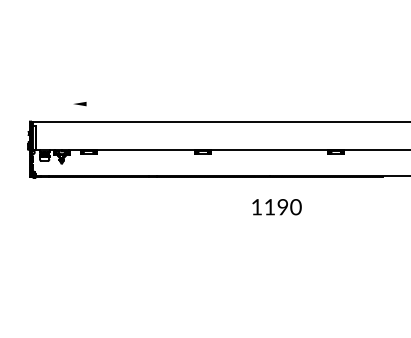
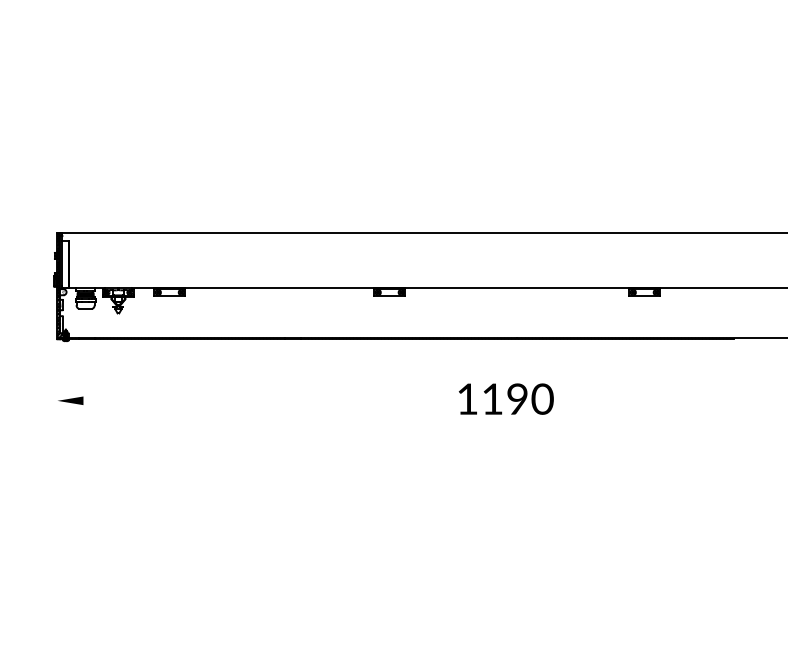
part: (79, 104) -> (69, 401), moved
text: (276, 207) -> (505, 399), moved

